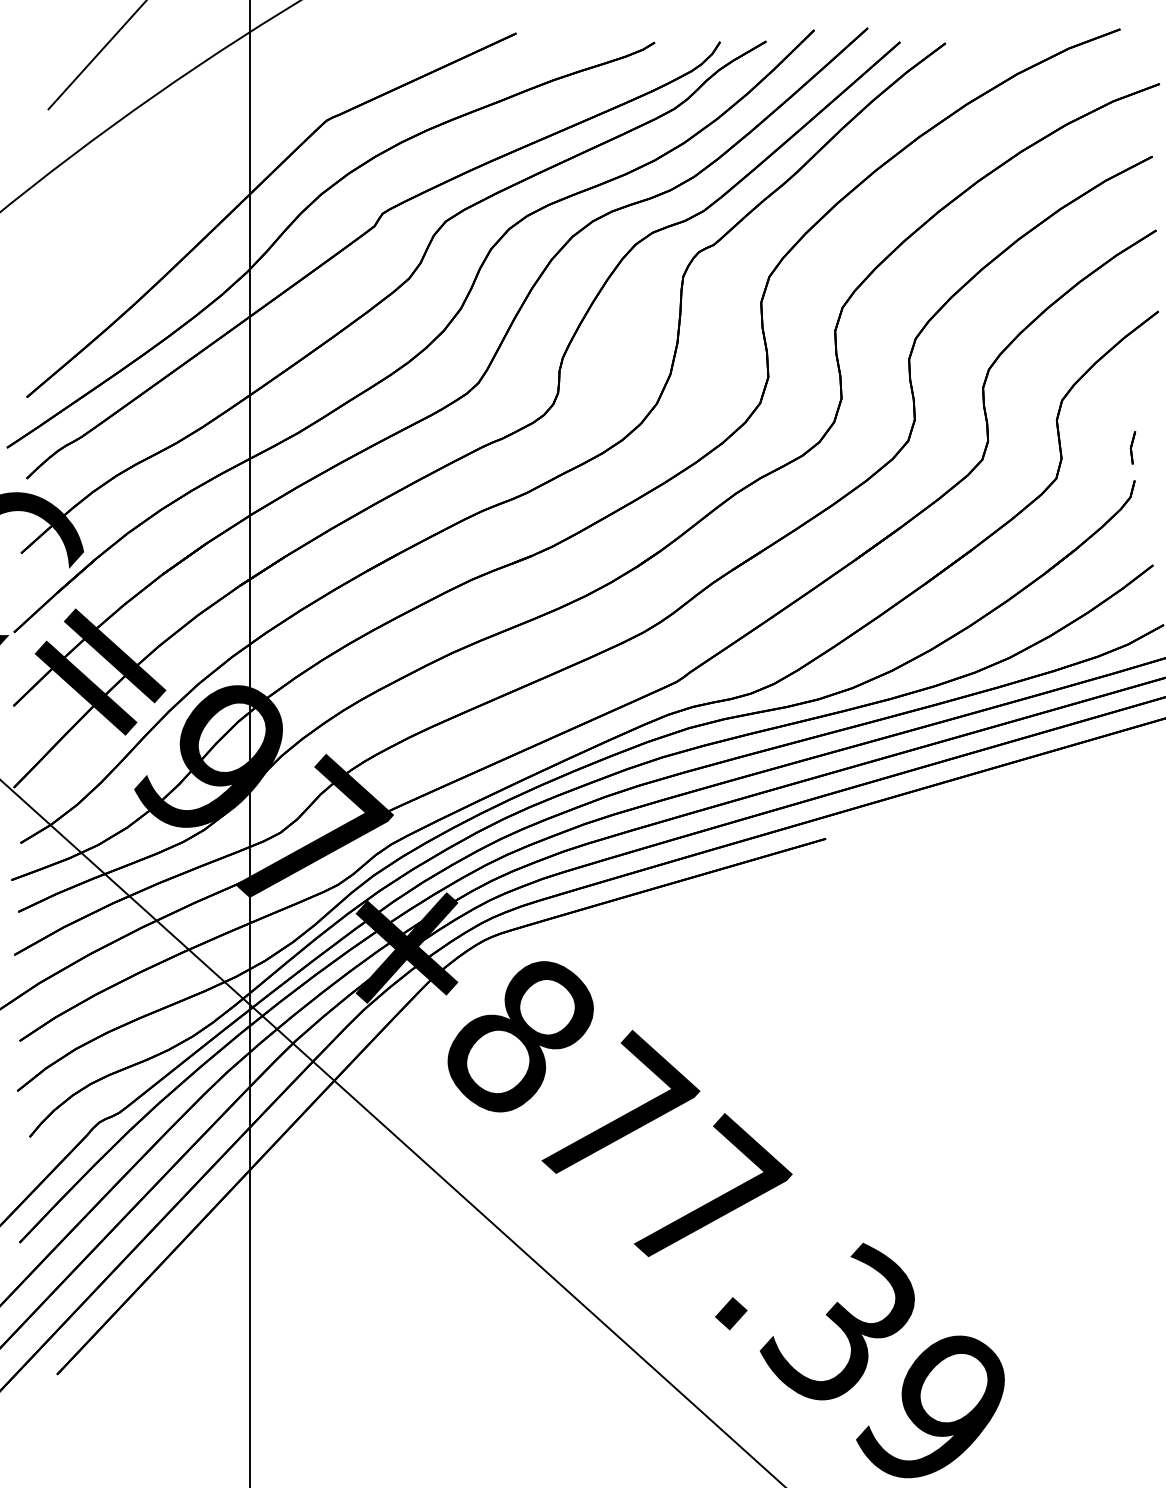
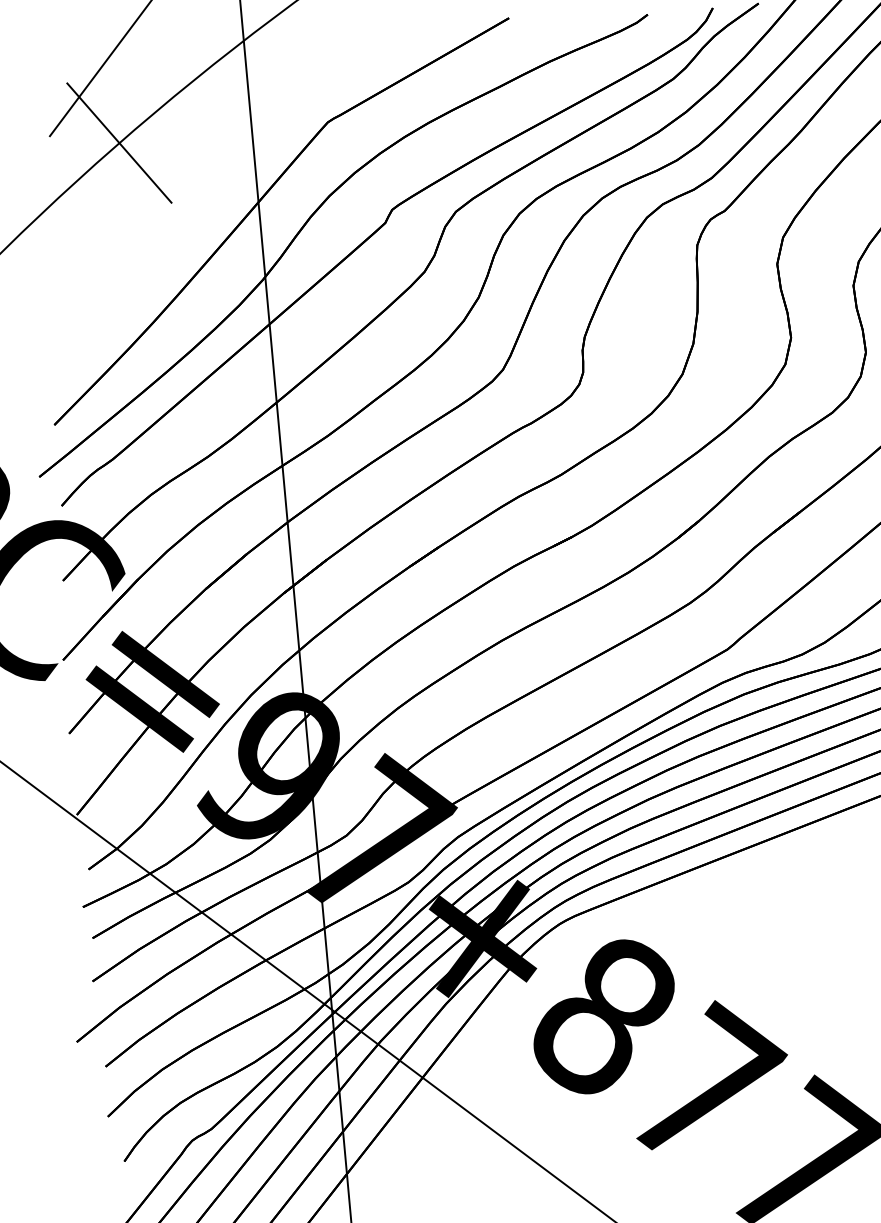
line: (116, 122) -> (118, 143), added

